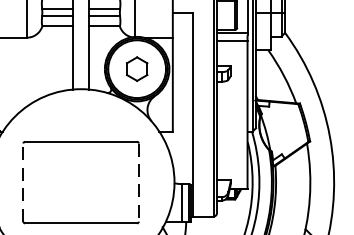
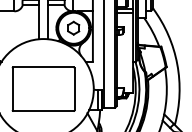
line: (23, 183) -> (12, 89), dashed -> solid
line: (138, 183) -> (74, 89), dashed -> solid

